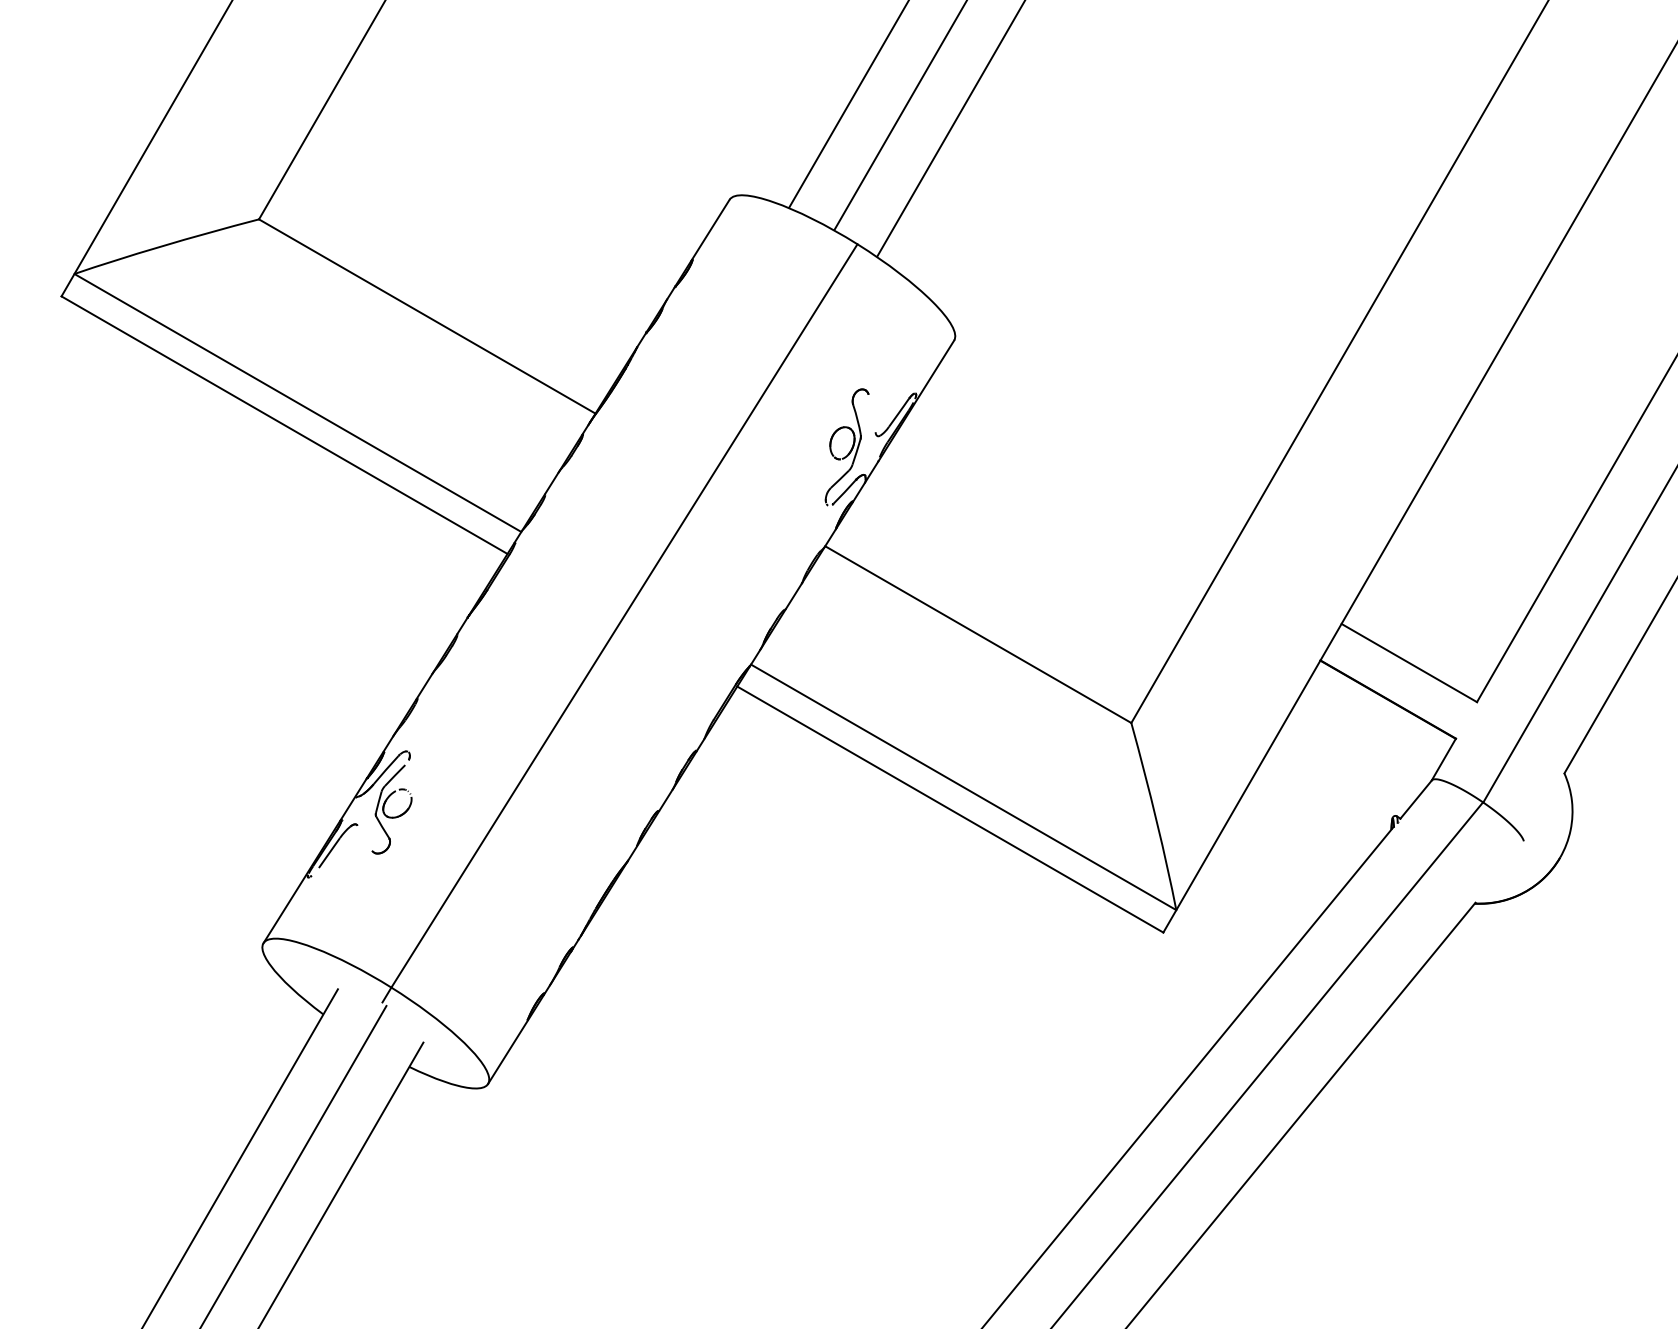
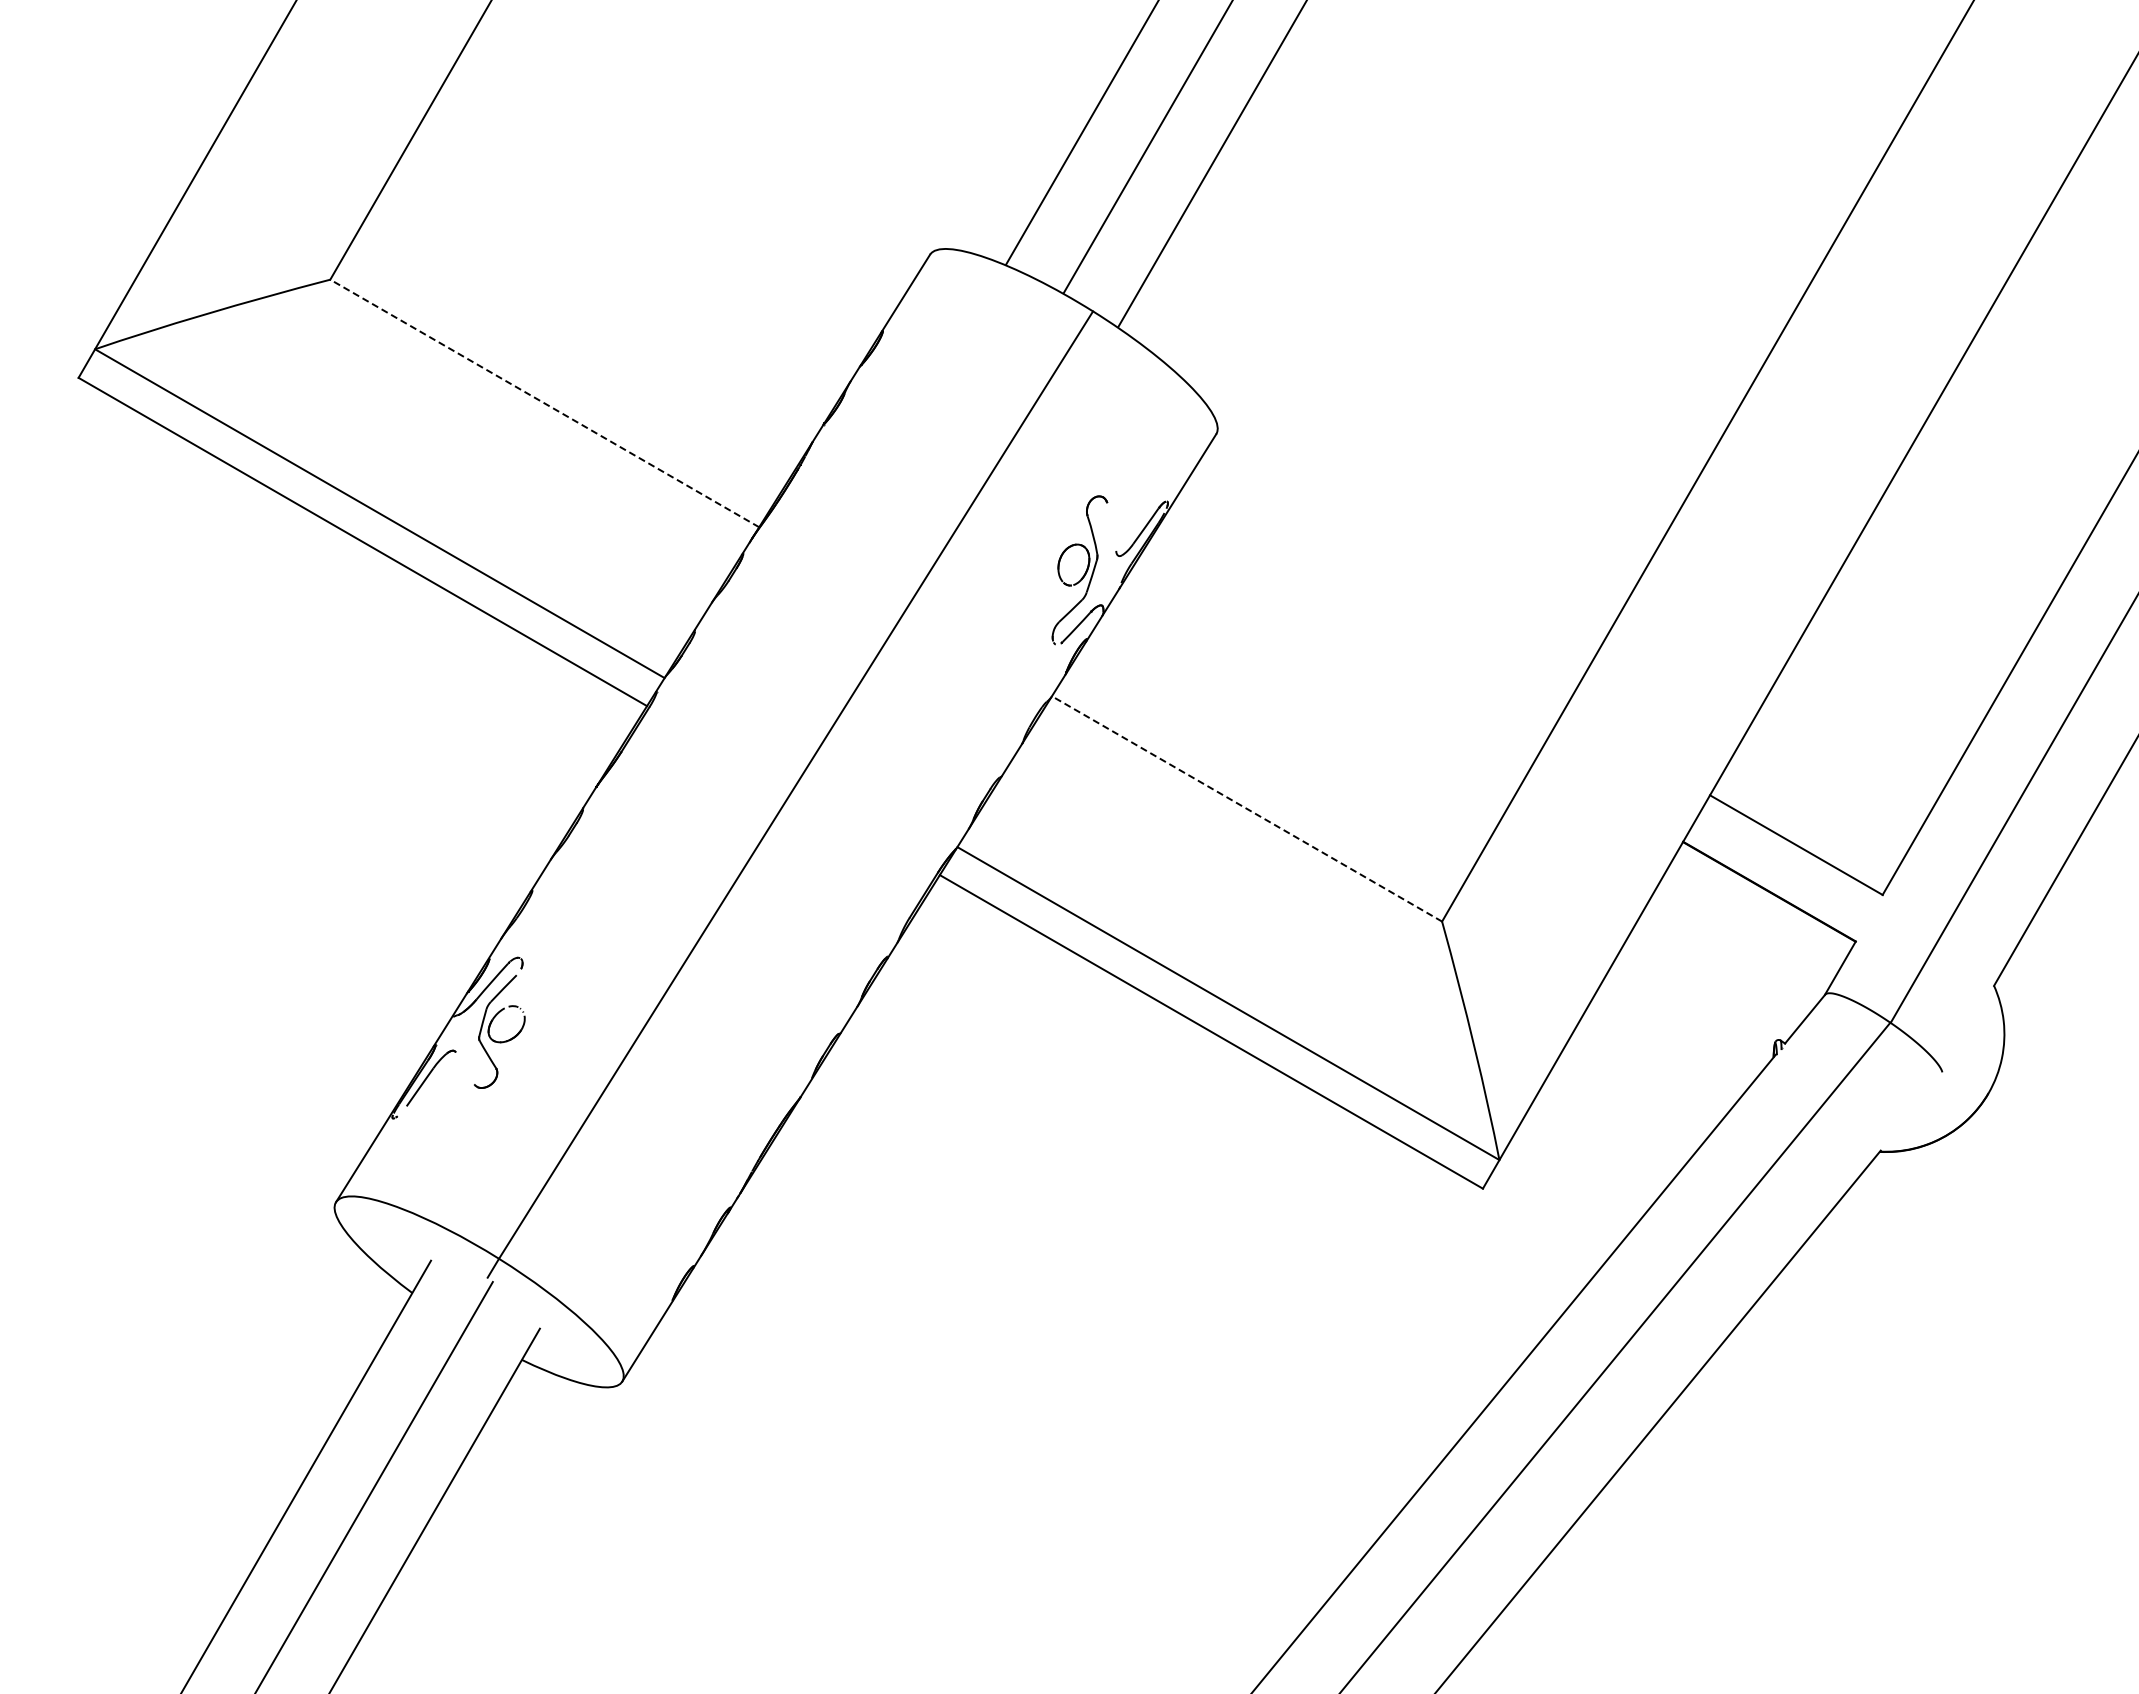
line: (427, 316) -> (544, 403), solid -> dashed
line: (977, 634) -> (1246, 808), solid -> dashed

